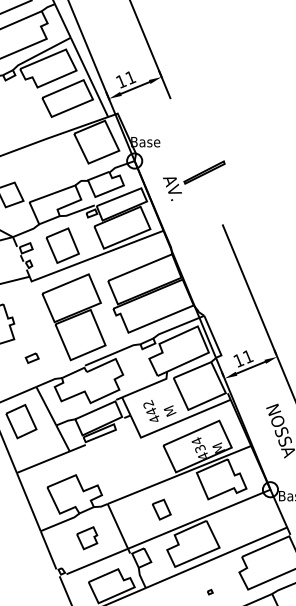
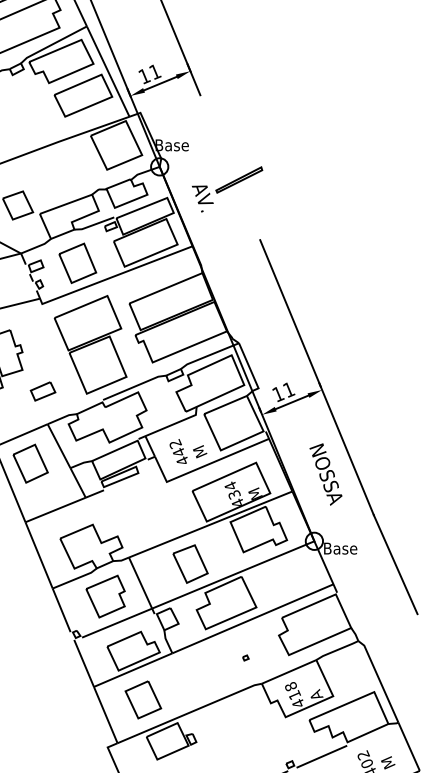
part: (31, 358) -> (42, 391), size x1.67
part: (161, 509) -> (190, 563), size x1.67
part: (87, 538) -> (105, 596), size x1.67

